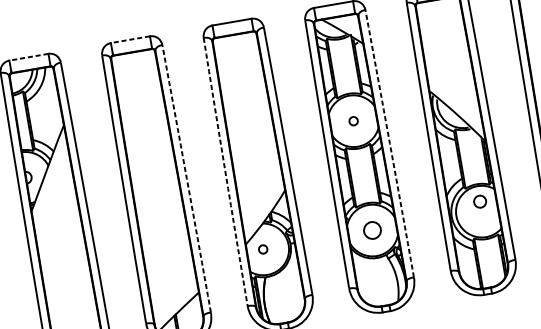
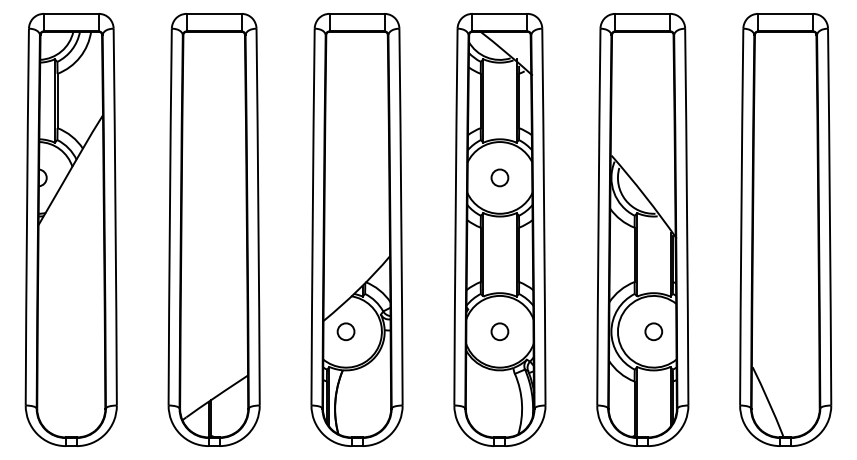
line: (129, 39) -> (213, 13), dashed -> solid
line: (28, 57) -> (70, 13), dashed -> solid
circle: (353, 120) -> (499, 177), size x1.43
arc: (390, 143) -> (544, 217), dashed -> solid
arc: (225, 172) -> (312, 217), dashed -> solid
arc: (186, 178) -> (258, 217), dashed -> solid
circle: (479, 201) -> (653, 331), moved
circle: (372, 230) -> (499, 331), size x0.71
circle: (262, 249) -> (345, 331), size x1.43

